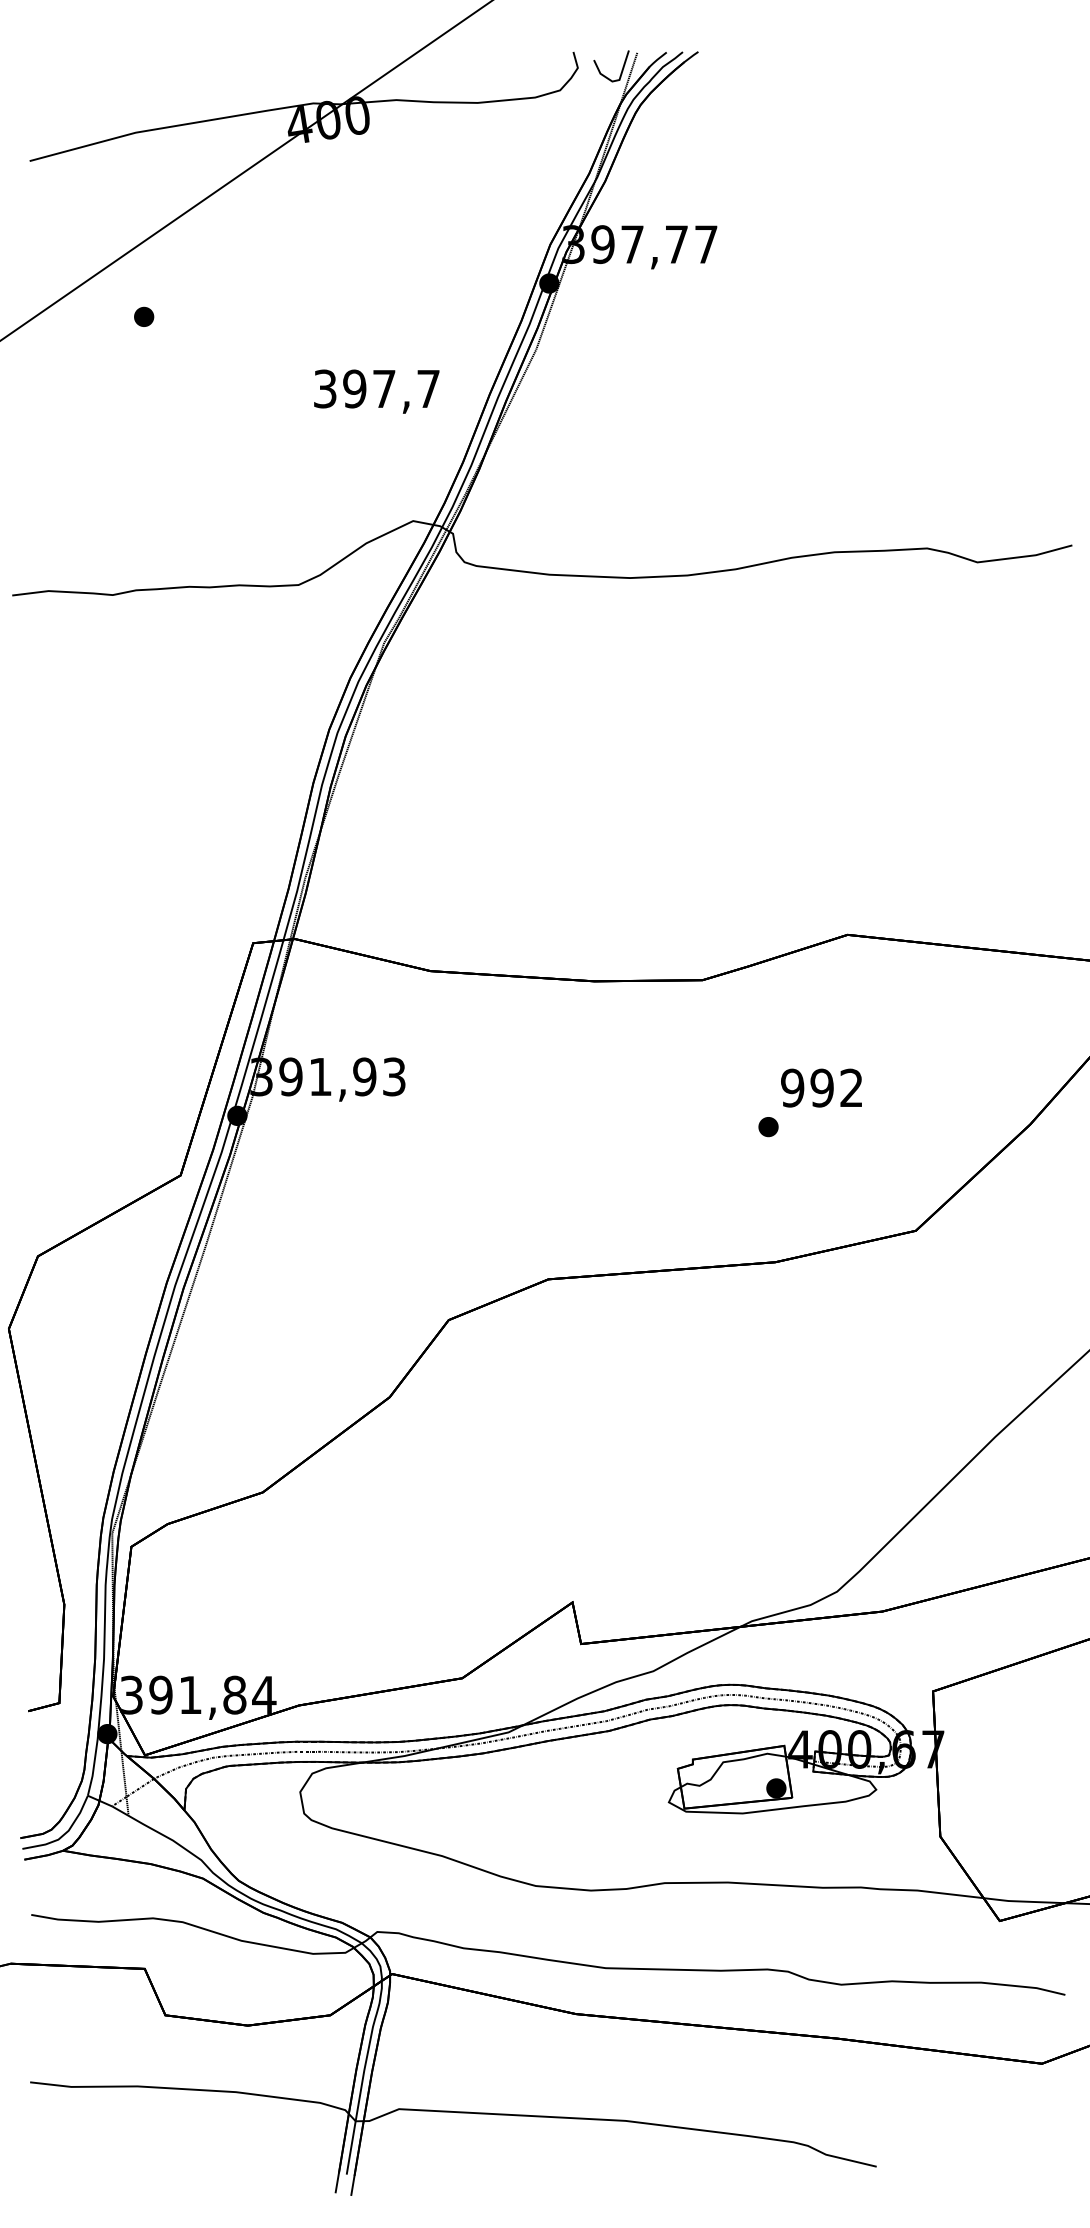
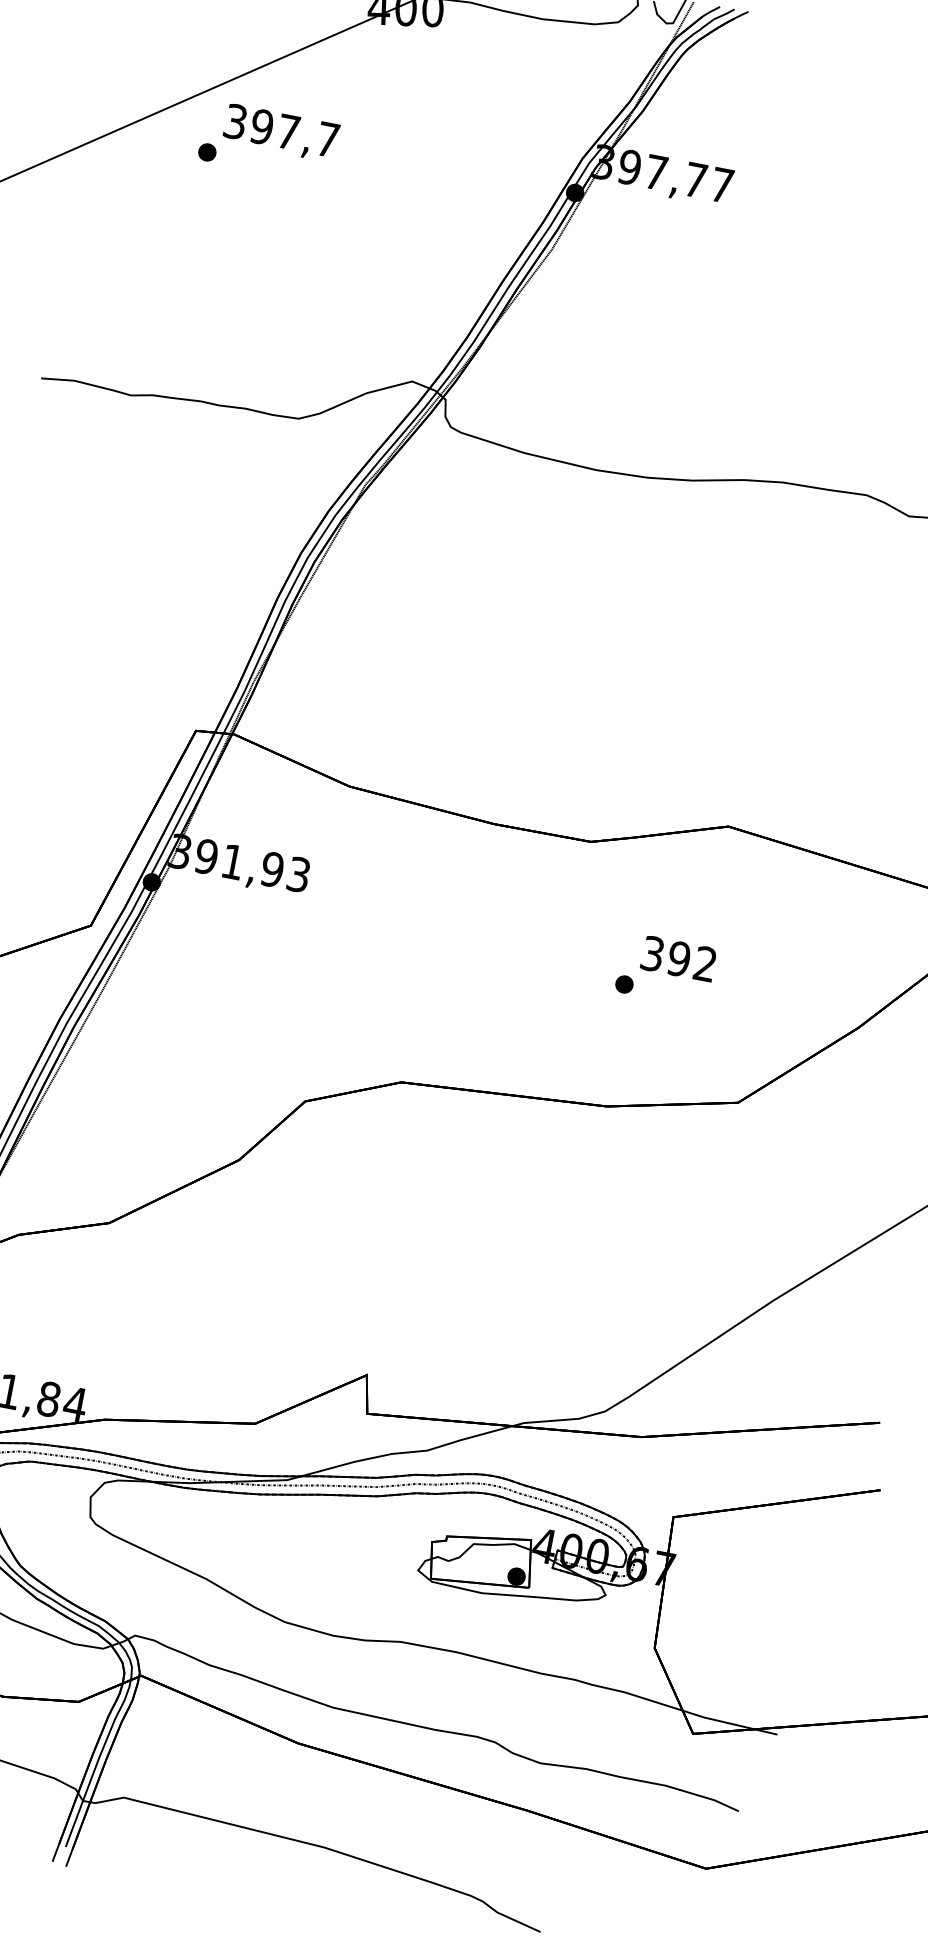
text: (376, 391) -> (280, 132), moved
text: (792, 1087) -> (652, 953), 992 -> 392

